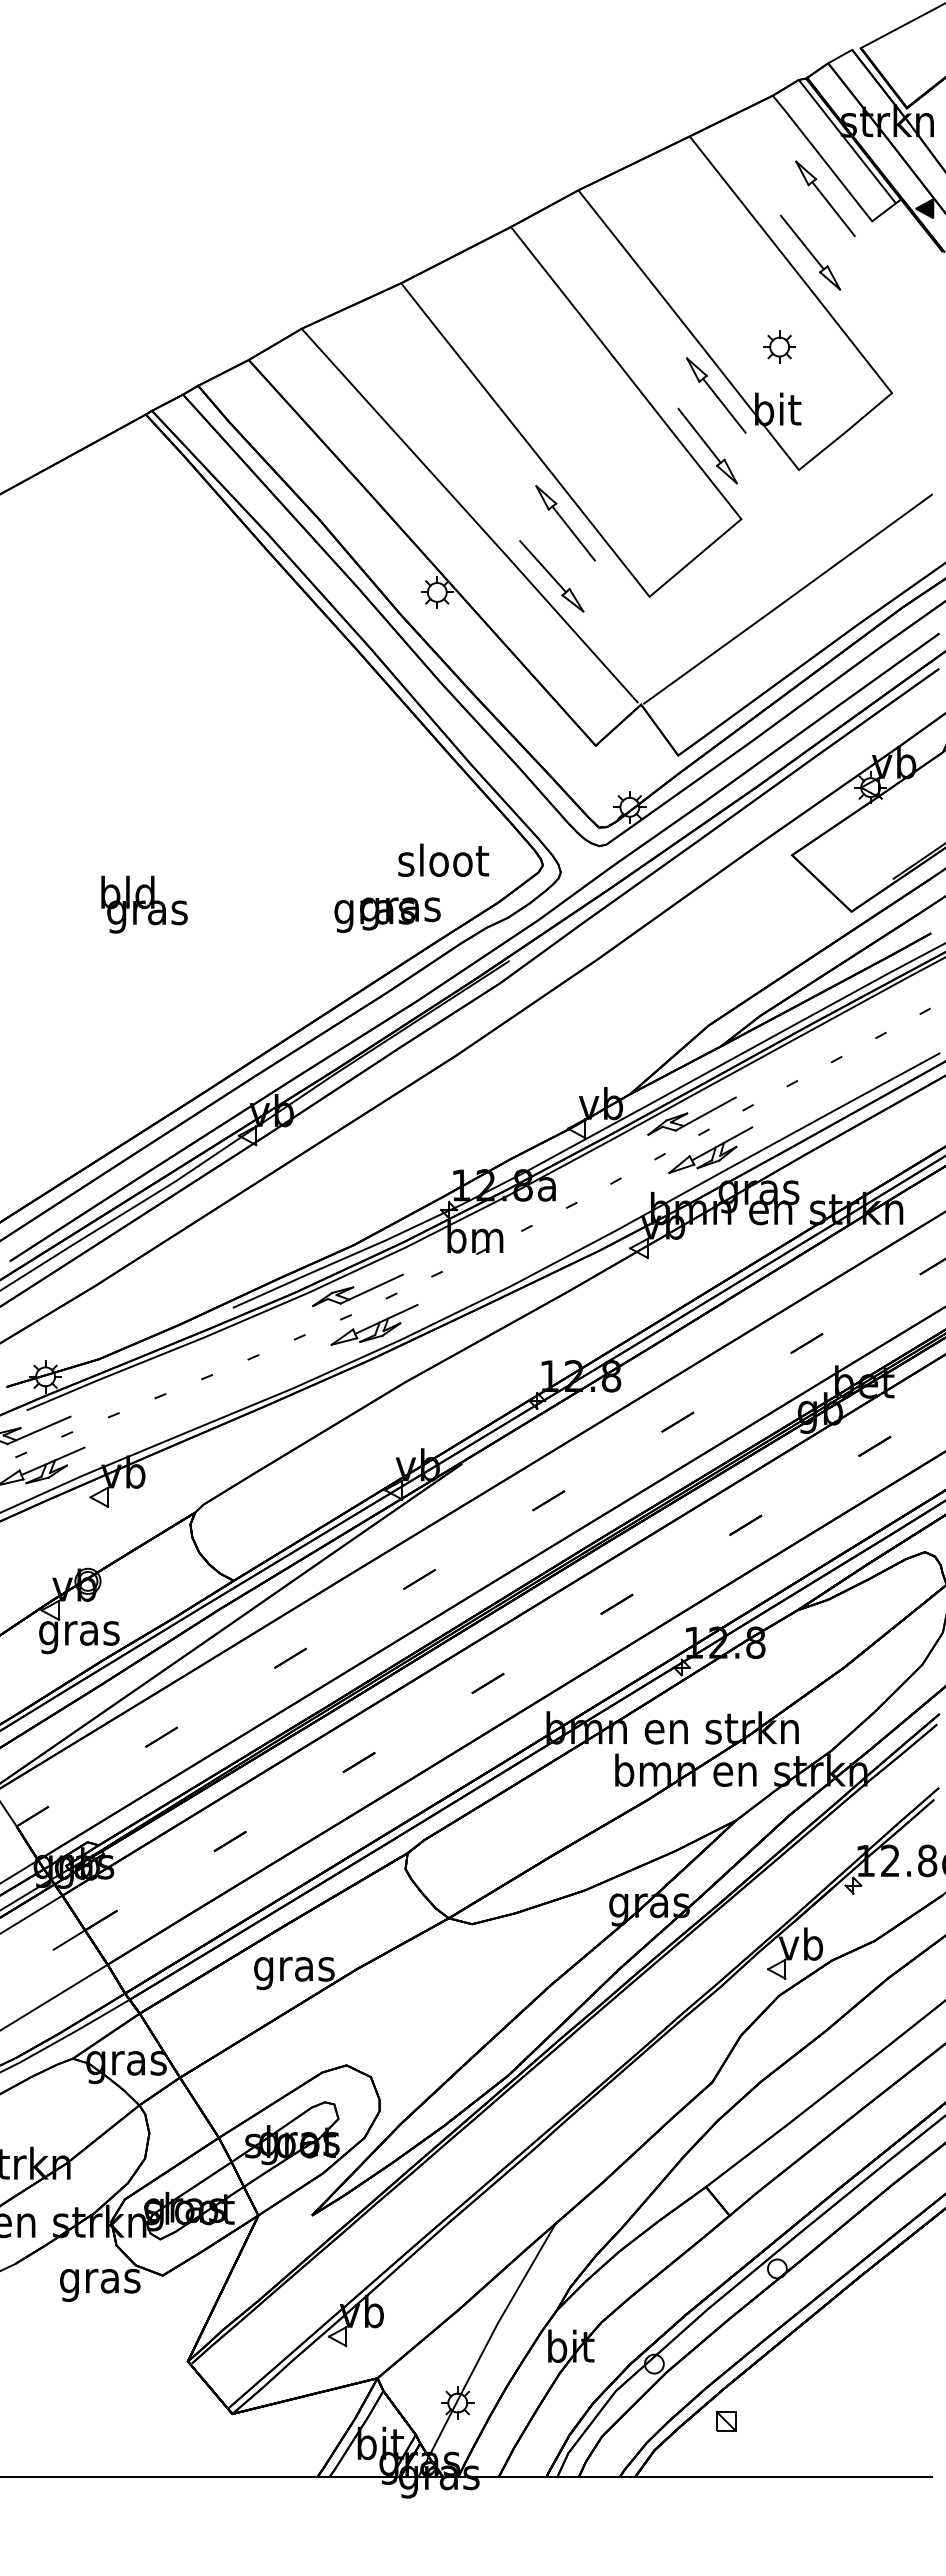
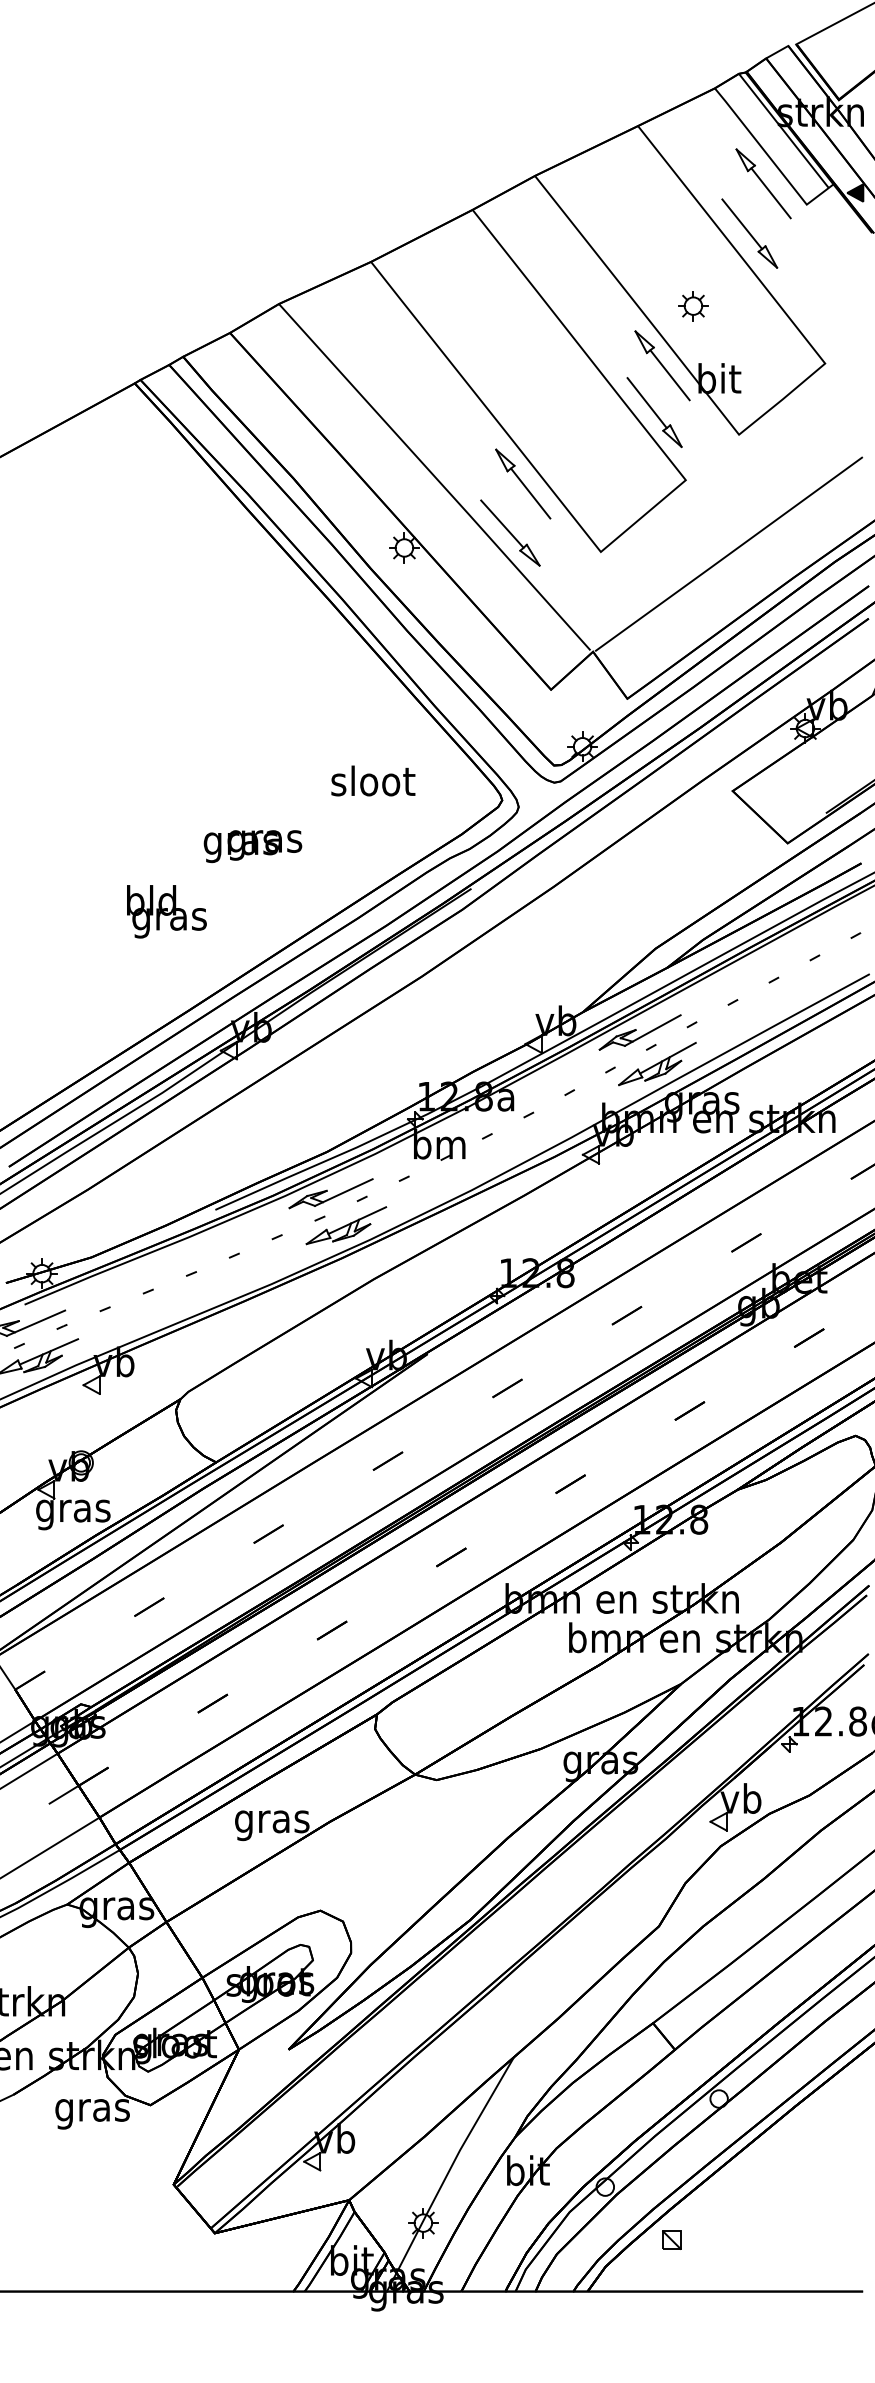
part: (779, 346) -> (693, 305), moved
text: (443, 859) -> (373, 780), moved
text: (144, 904) -> (166, 911), moved
text: (387, 914) -> (252, 845), moved

